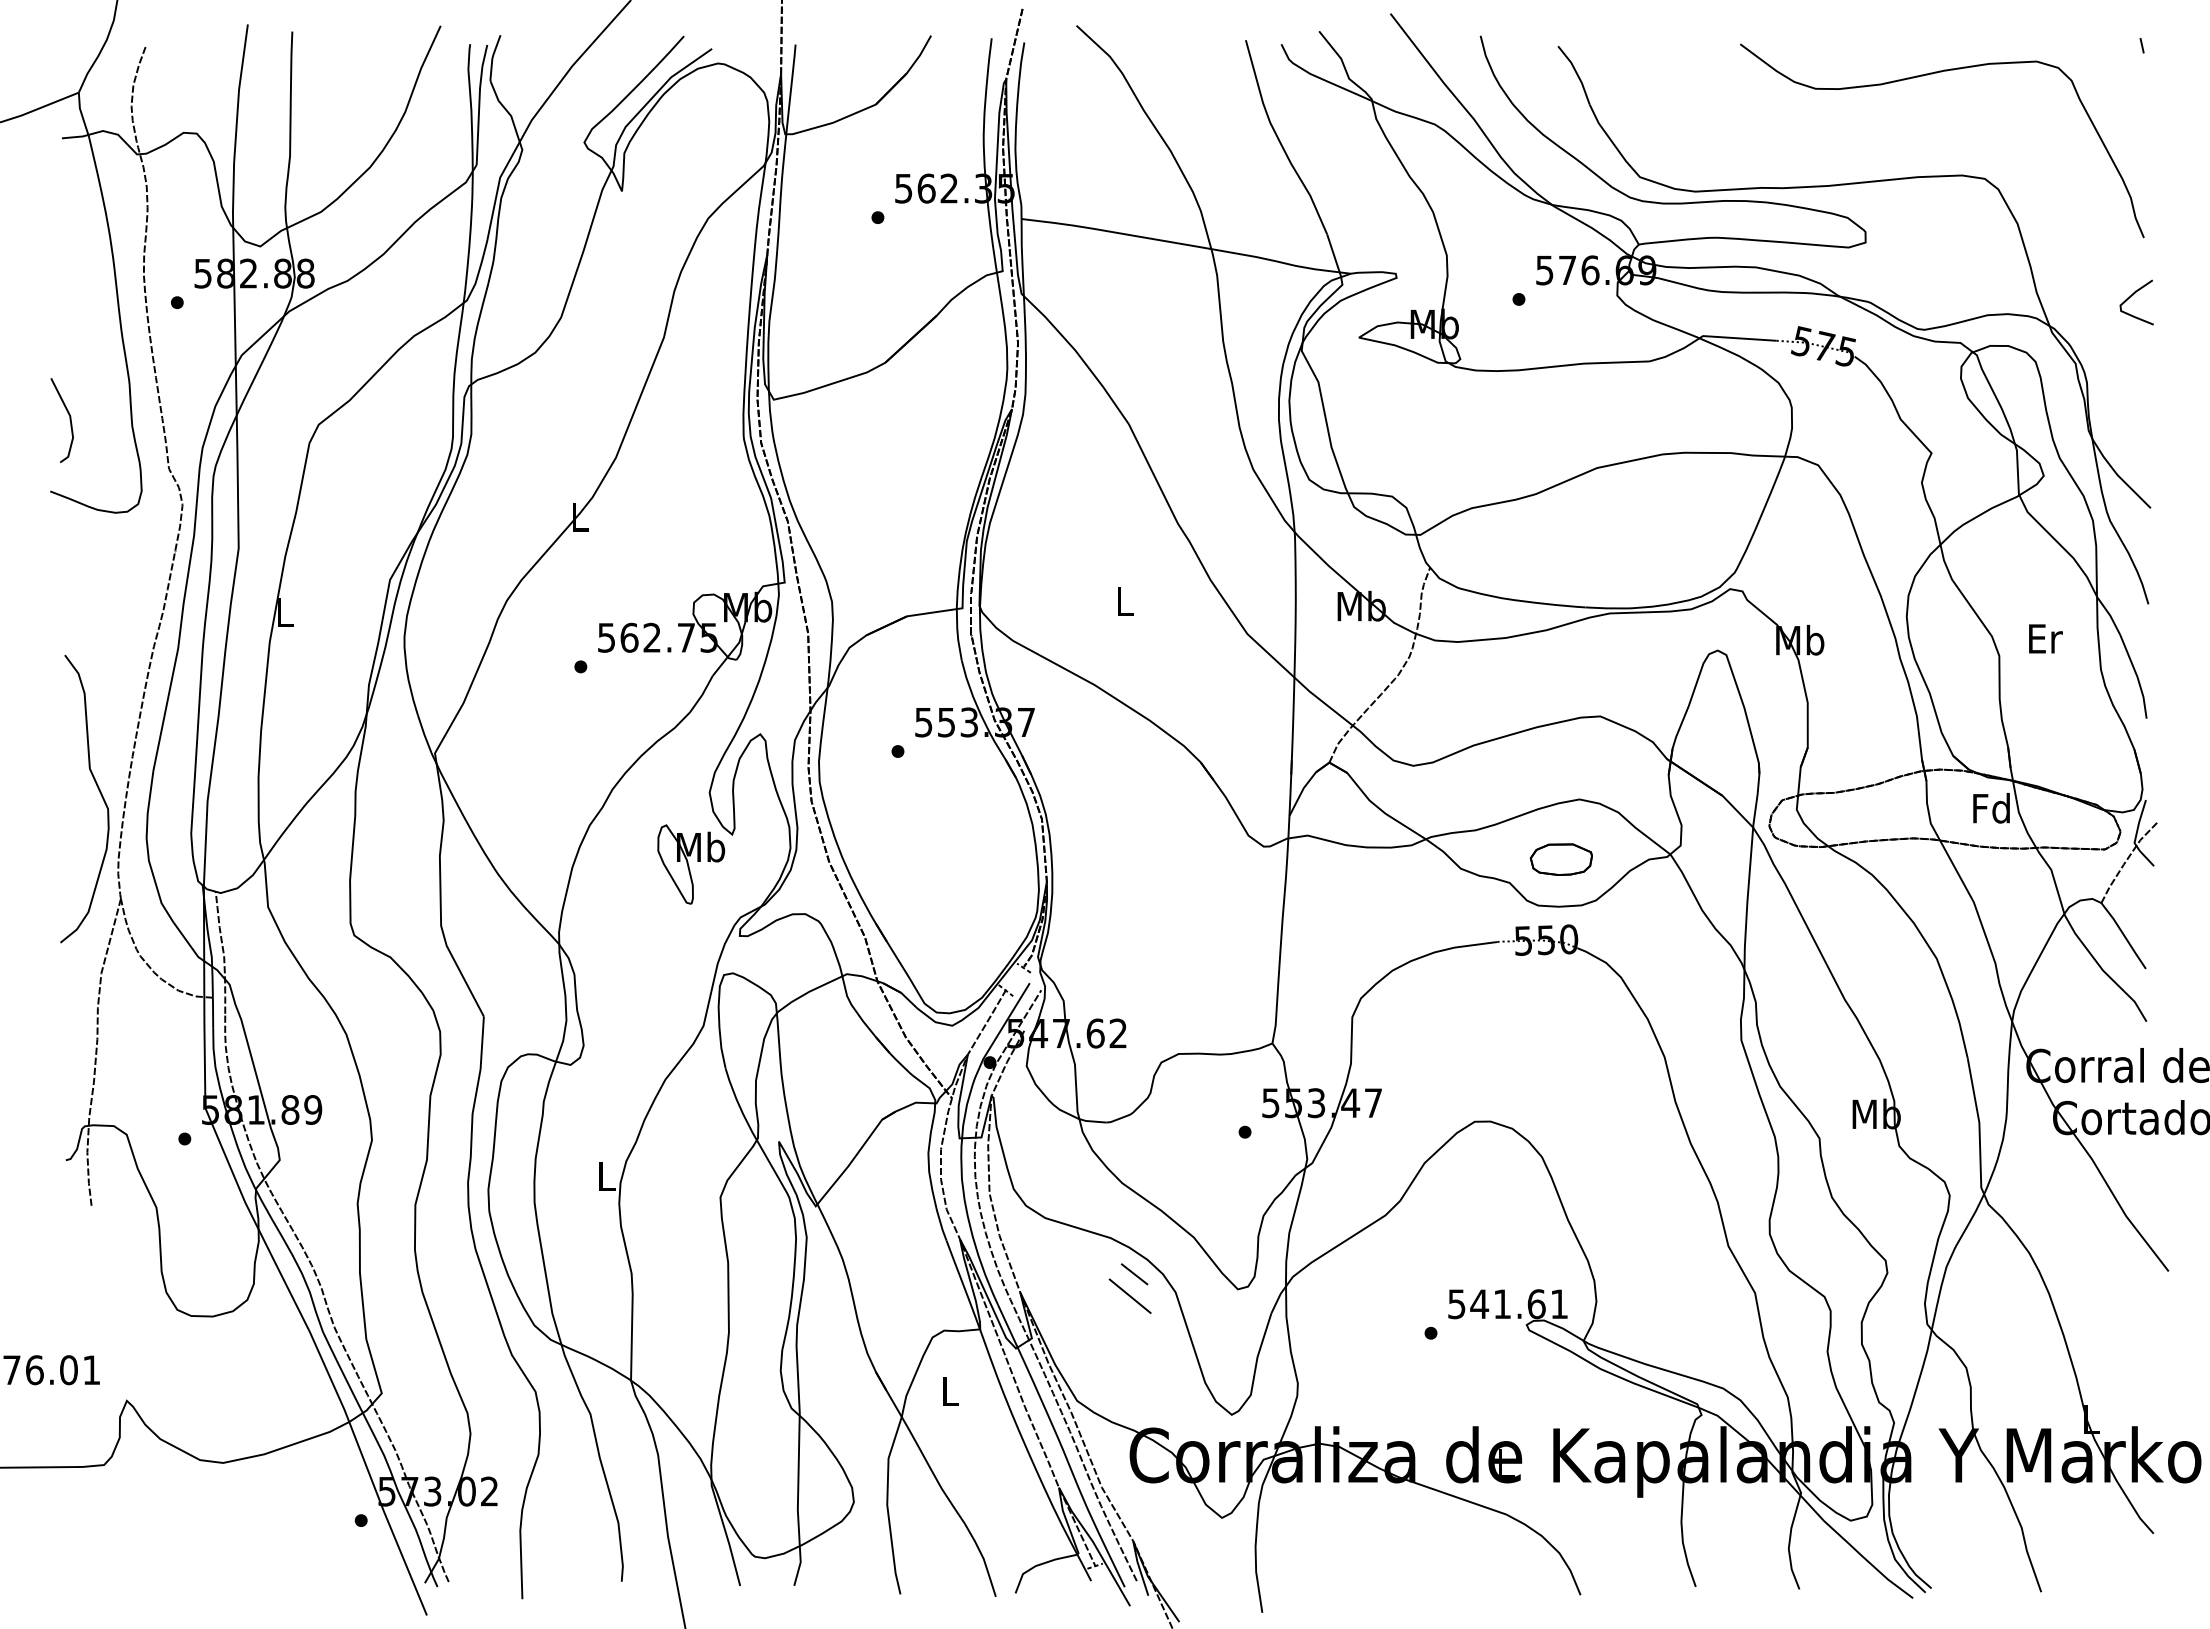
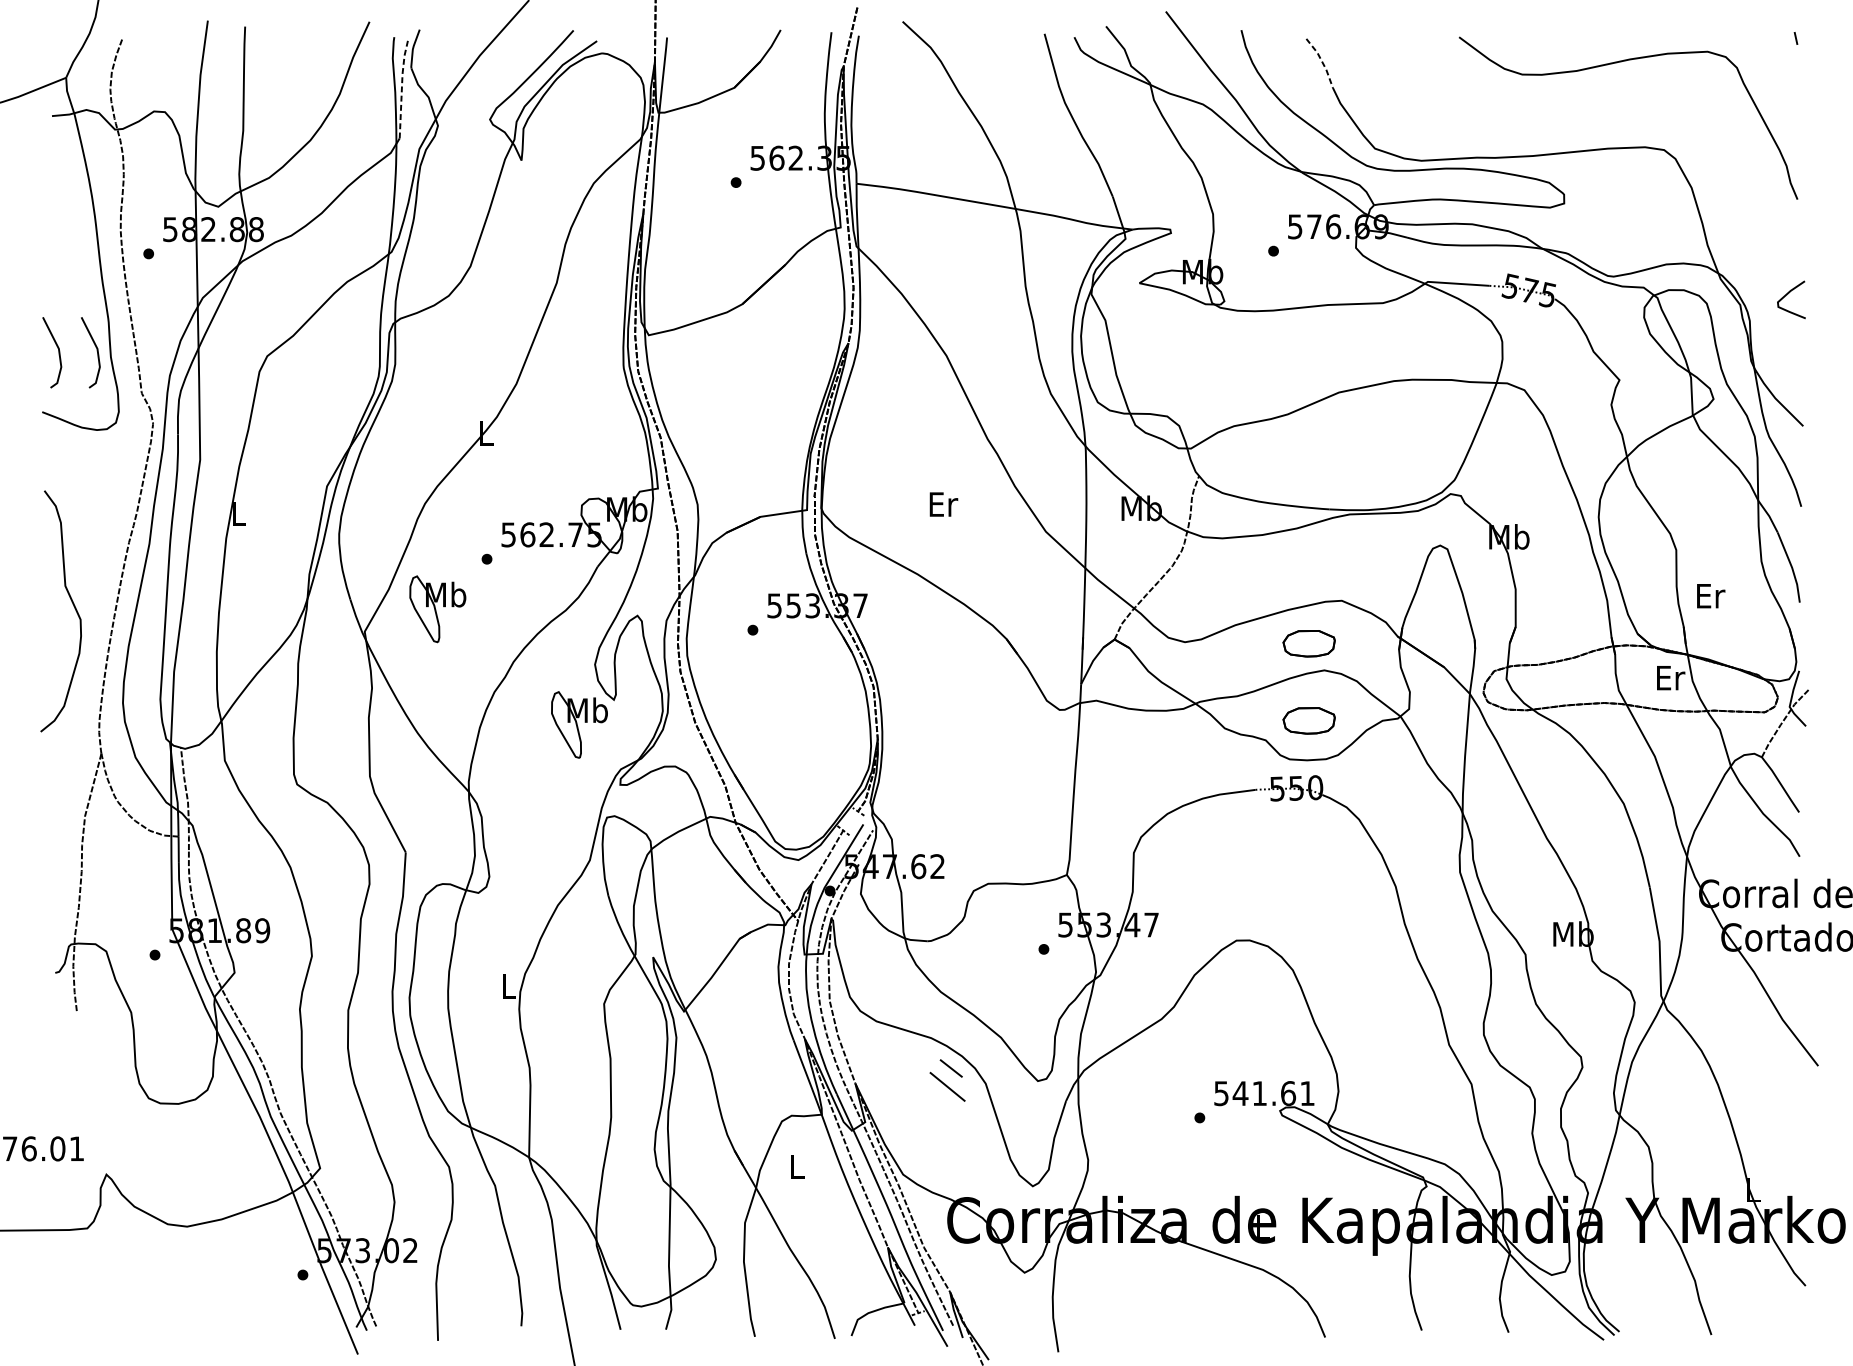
line: (1576, 73) -> (1321, 61), solid -> dashed
line: (479, 103) -> (402, 86), solid -> dashed
curve: (2132, 296) -> (1787, 294), moved
line: (115, 420) -> (96, 352), added
text: (1125, 601) -> (943, 504), L -> Er
text: (2045, 638) -> (1710, 595), moved
part: (522, 726) -> (438, 609), added
part: (1560, 767) -> (1308, 643), added
curve: (98, 790) -> (72, 604), moved
text: (1991, 808) -> (1669, 677), Fd -> Er

